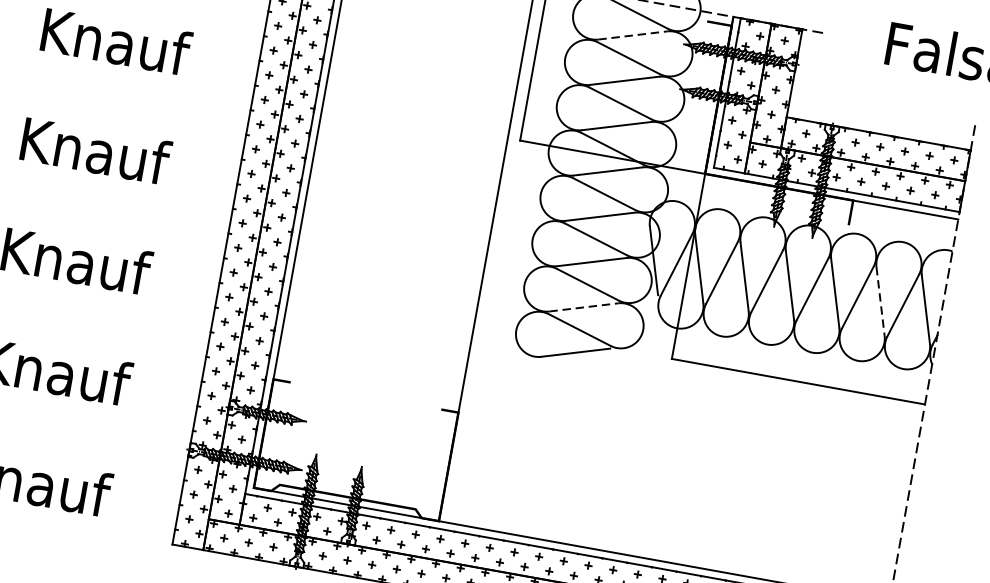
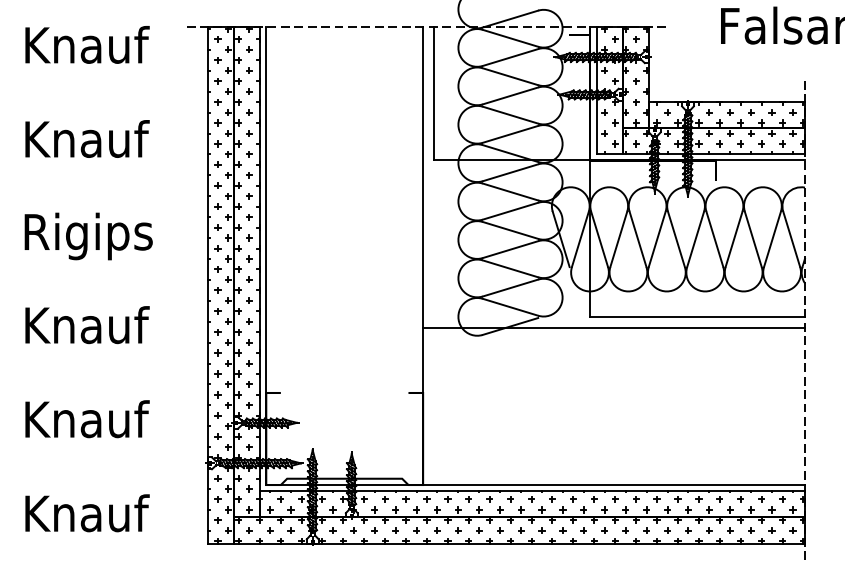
line: (632, 35) -> (510, 57), dashed -> solid
text: (99, 157) -> (90, 236), Knauf -> Rigips
line: (880, 301) -> (753, 239), dashed -> solid
line: (583, 307) -> (510, 288), dashed -> solid
line: (696, 376) -> (613, 328), added

